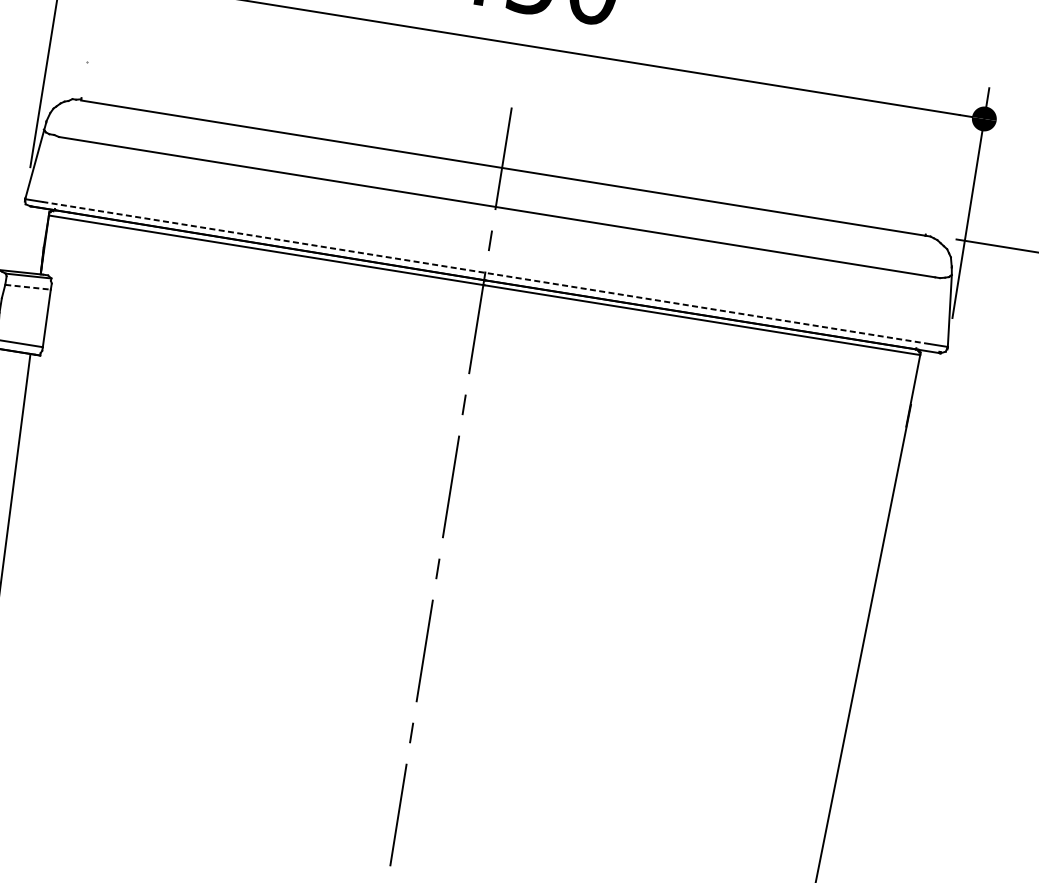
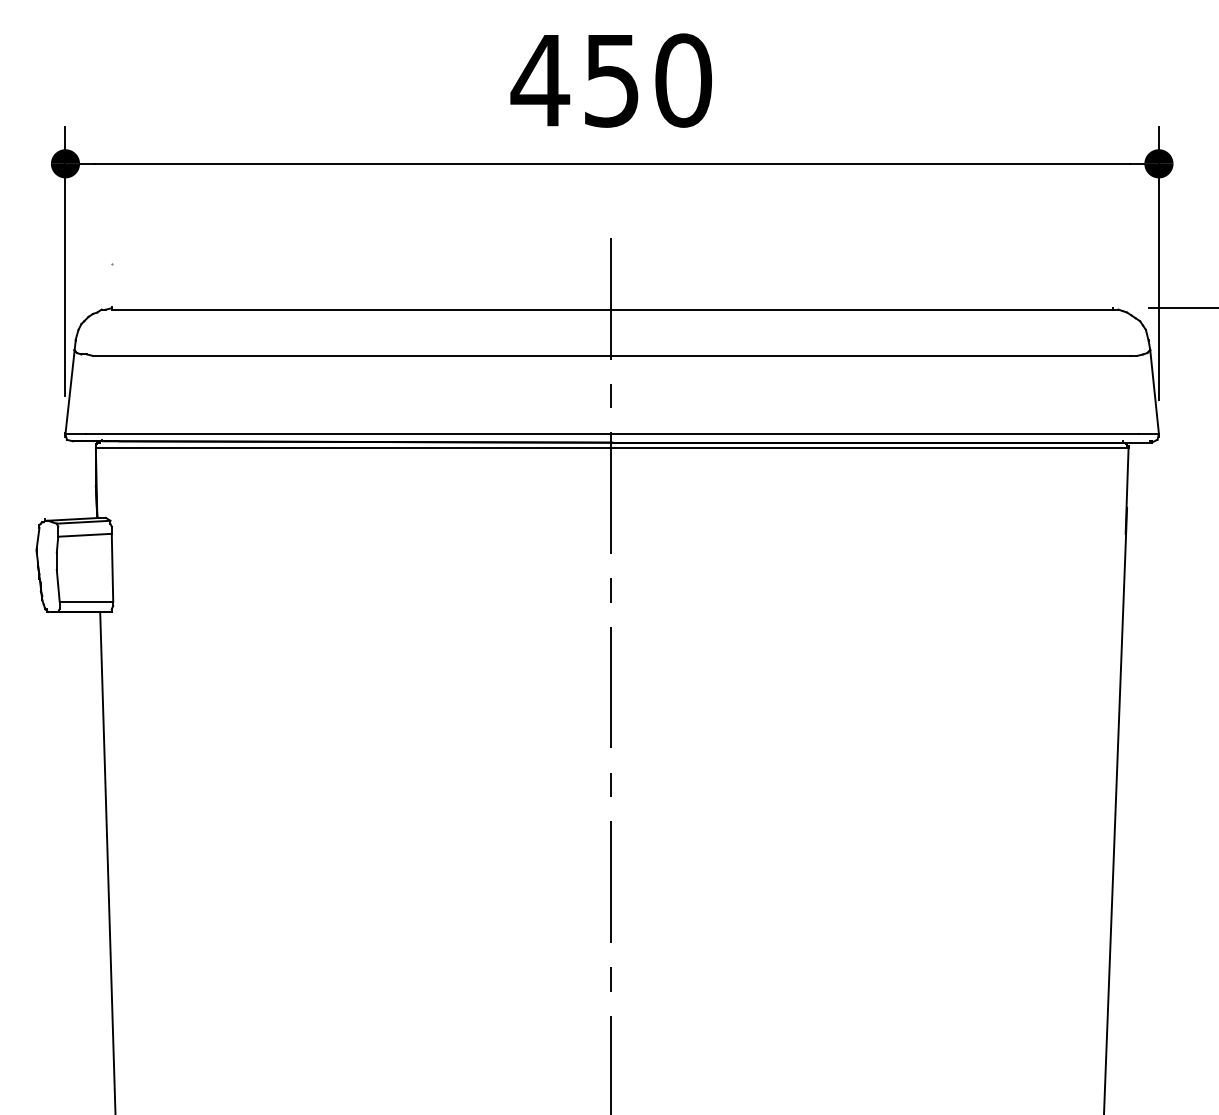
line: (486, 273) -> (612, 434), dashed -> solid
line: (28, 287) -> (85, 535), dashed -> solid

